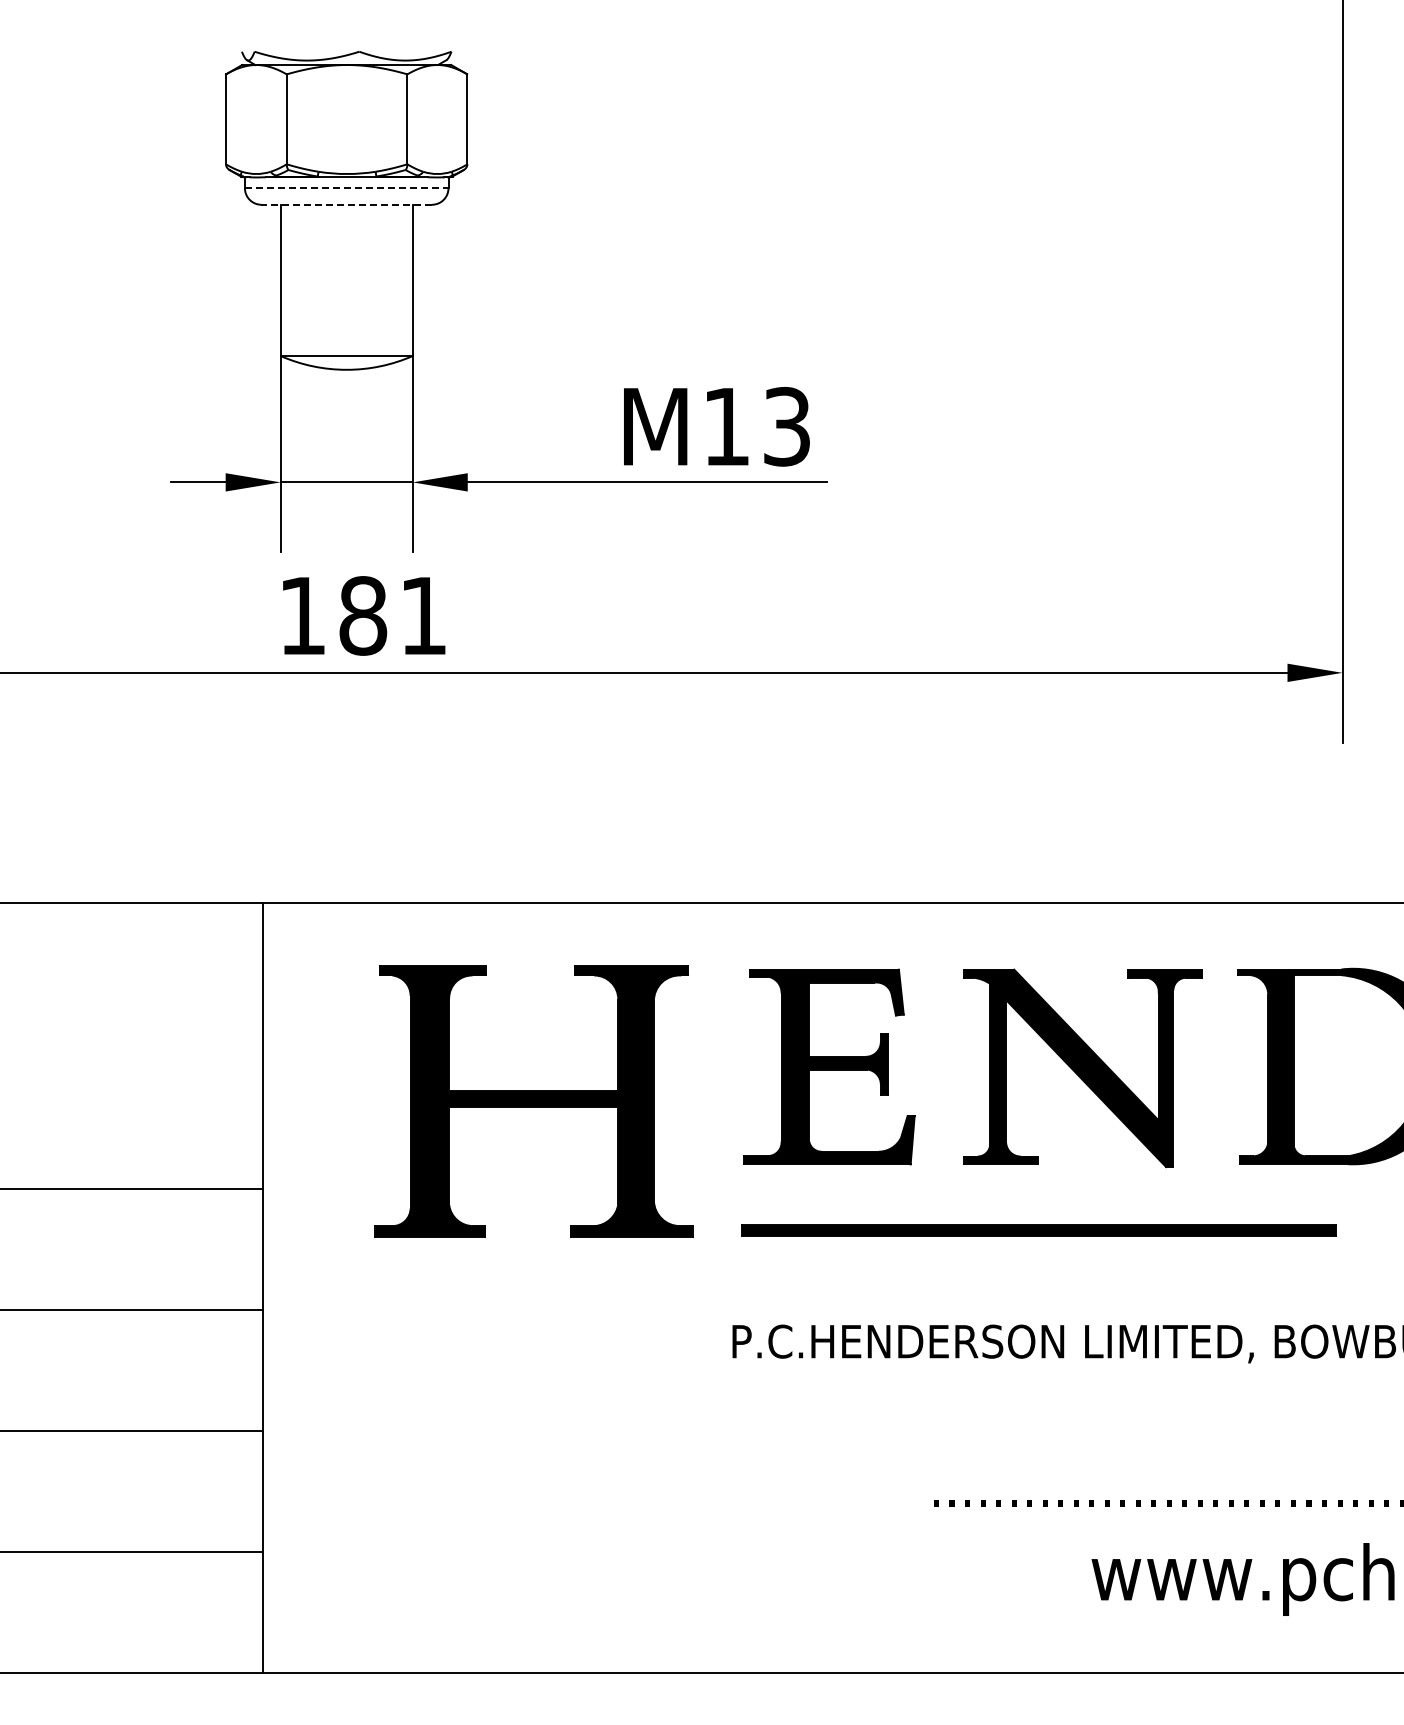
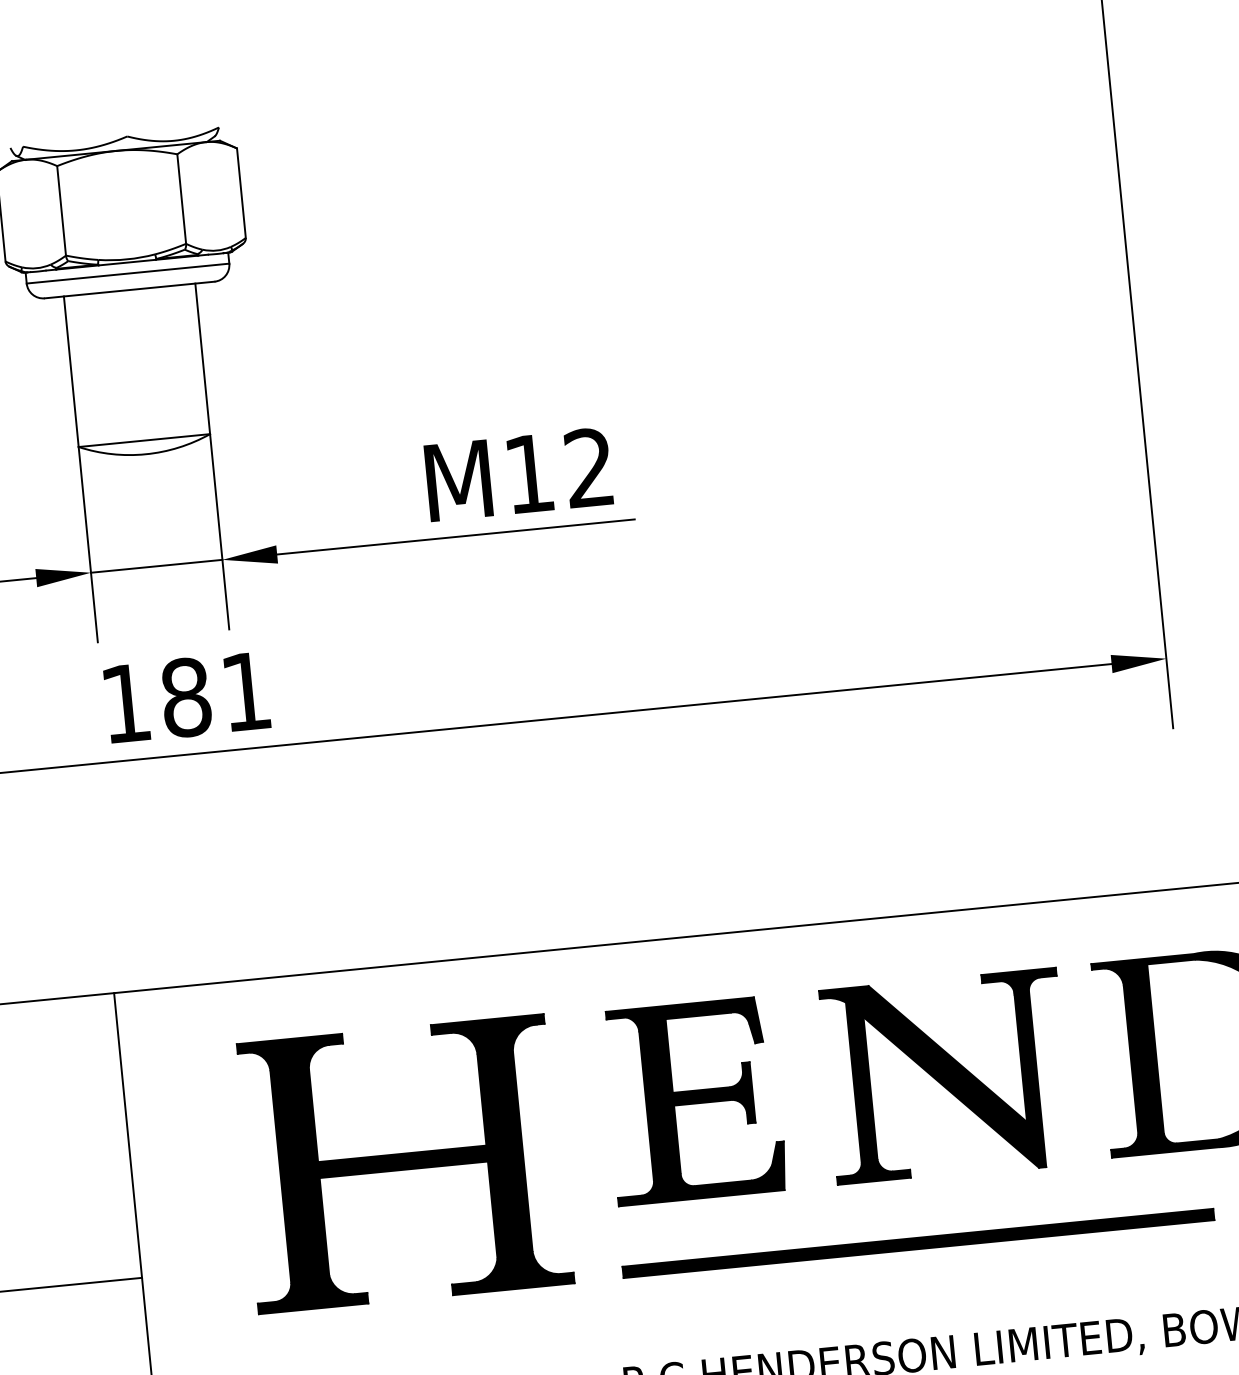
line: (346, 188) -> (127, 273), dashed -> solid
line: (346, 204) -> (129, 289), dashed -> solid
text: (786, 426) -> (588, 467), 13 -> 12

